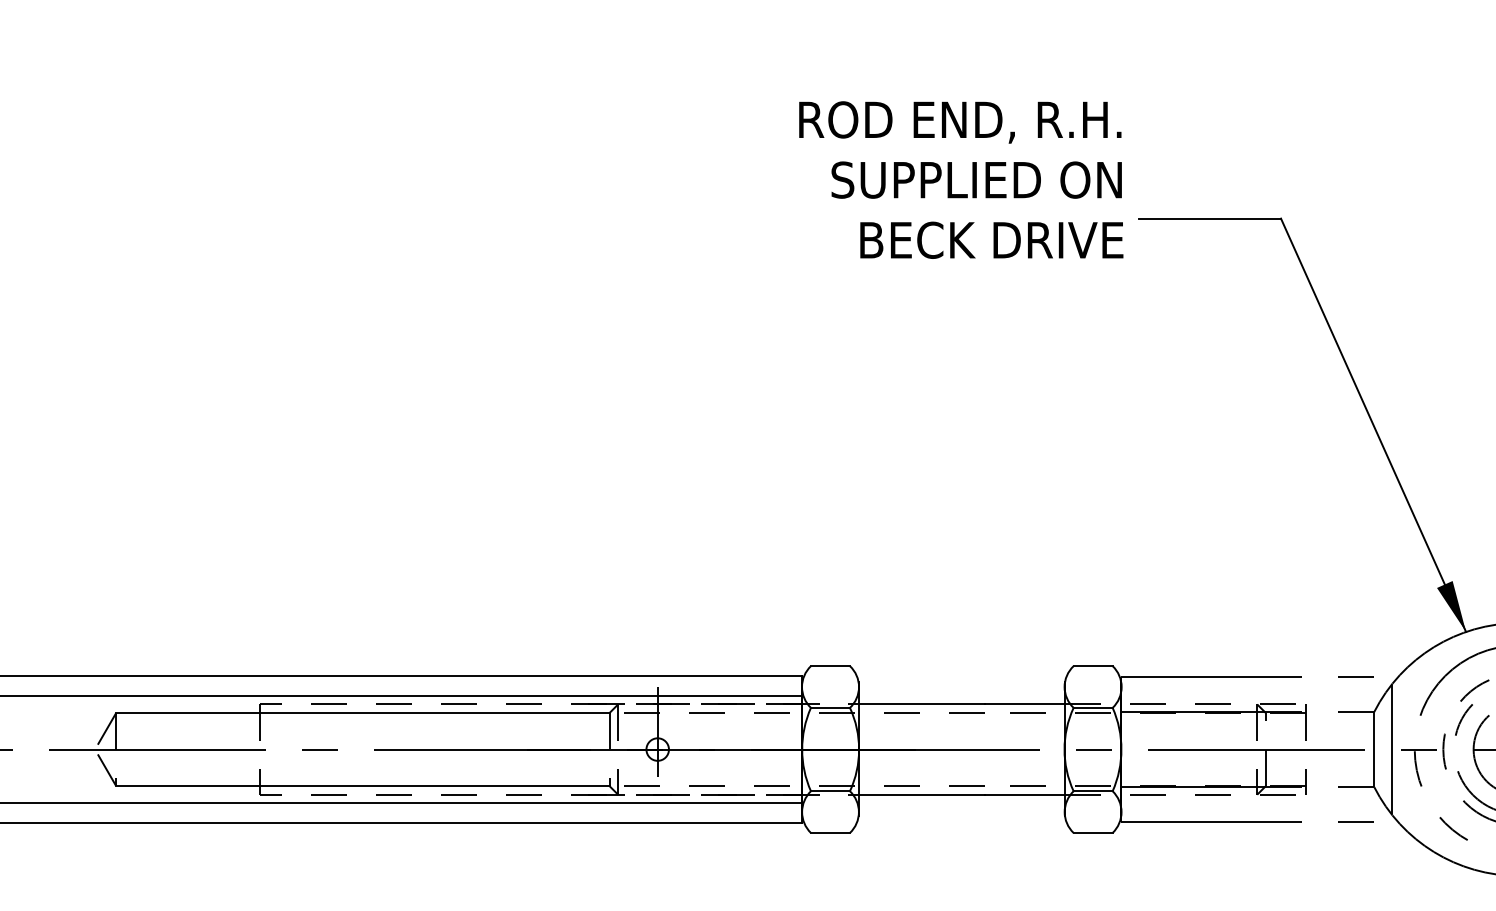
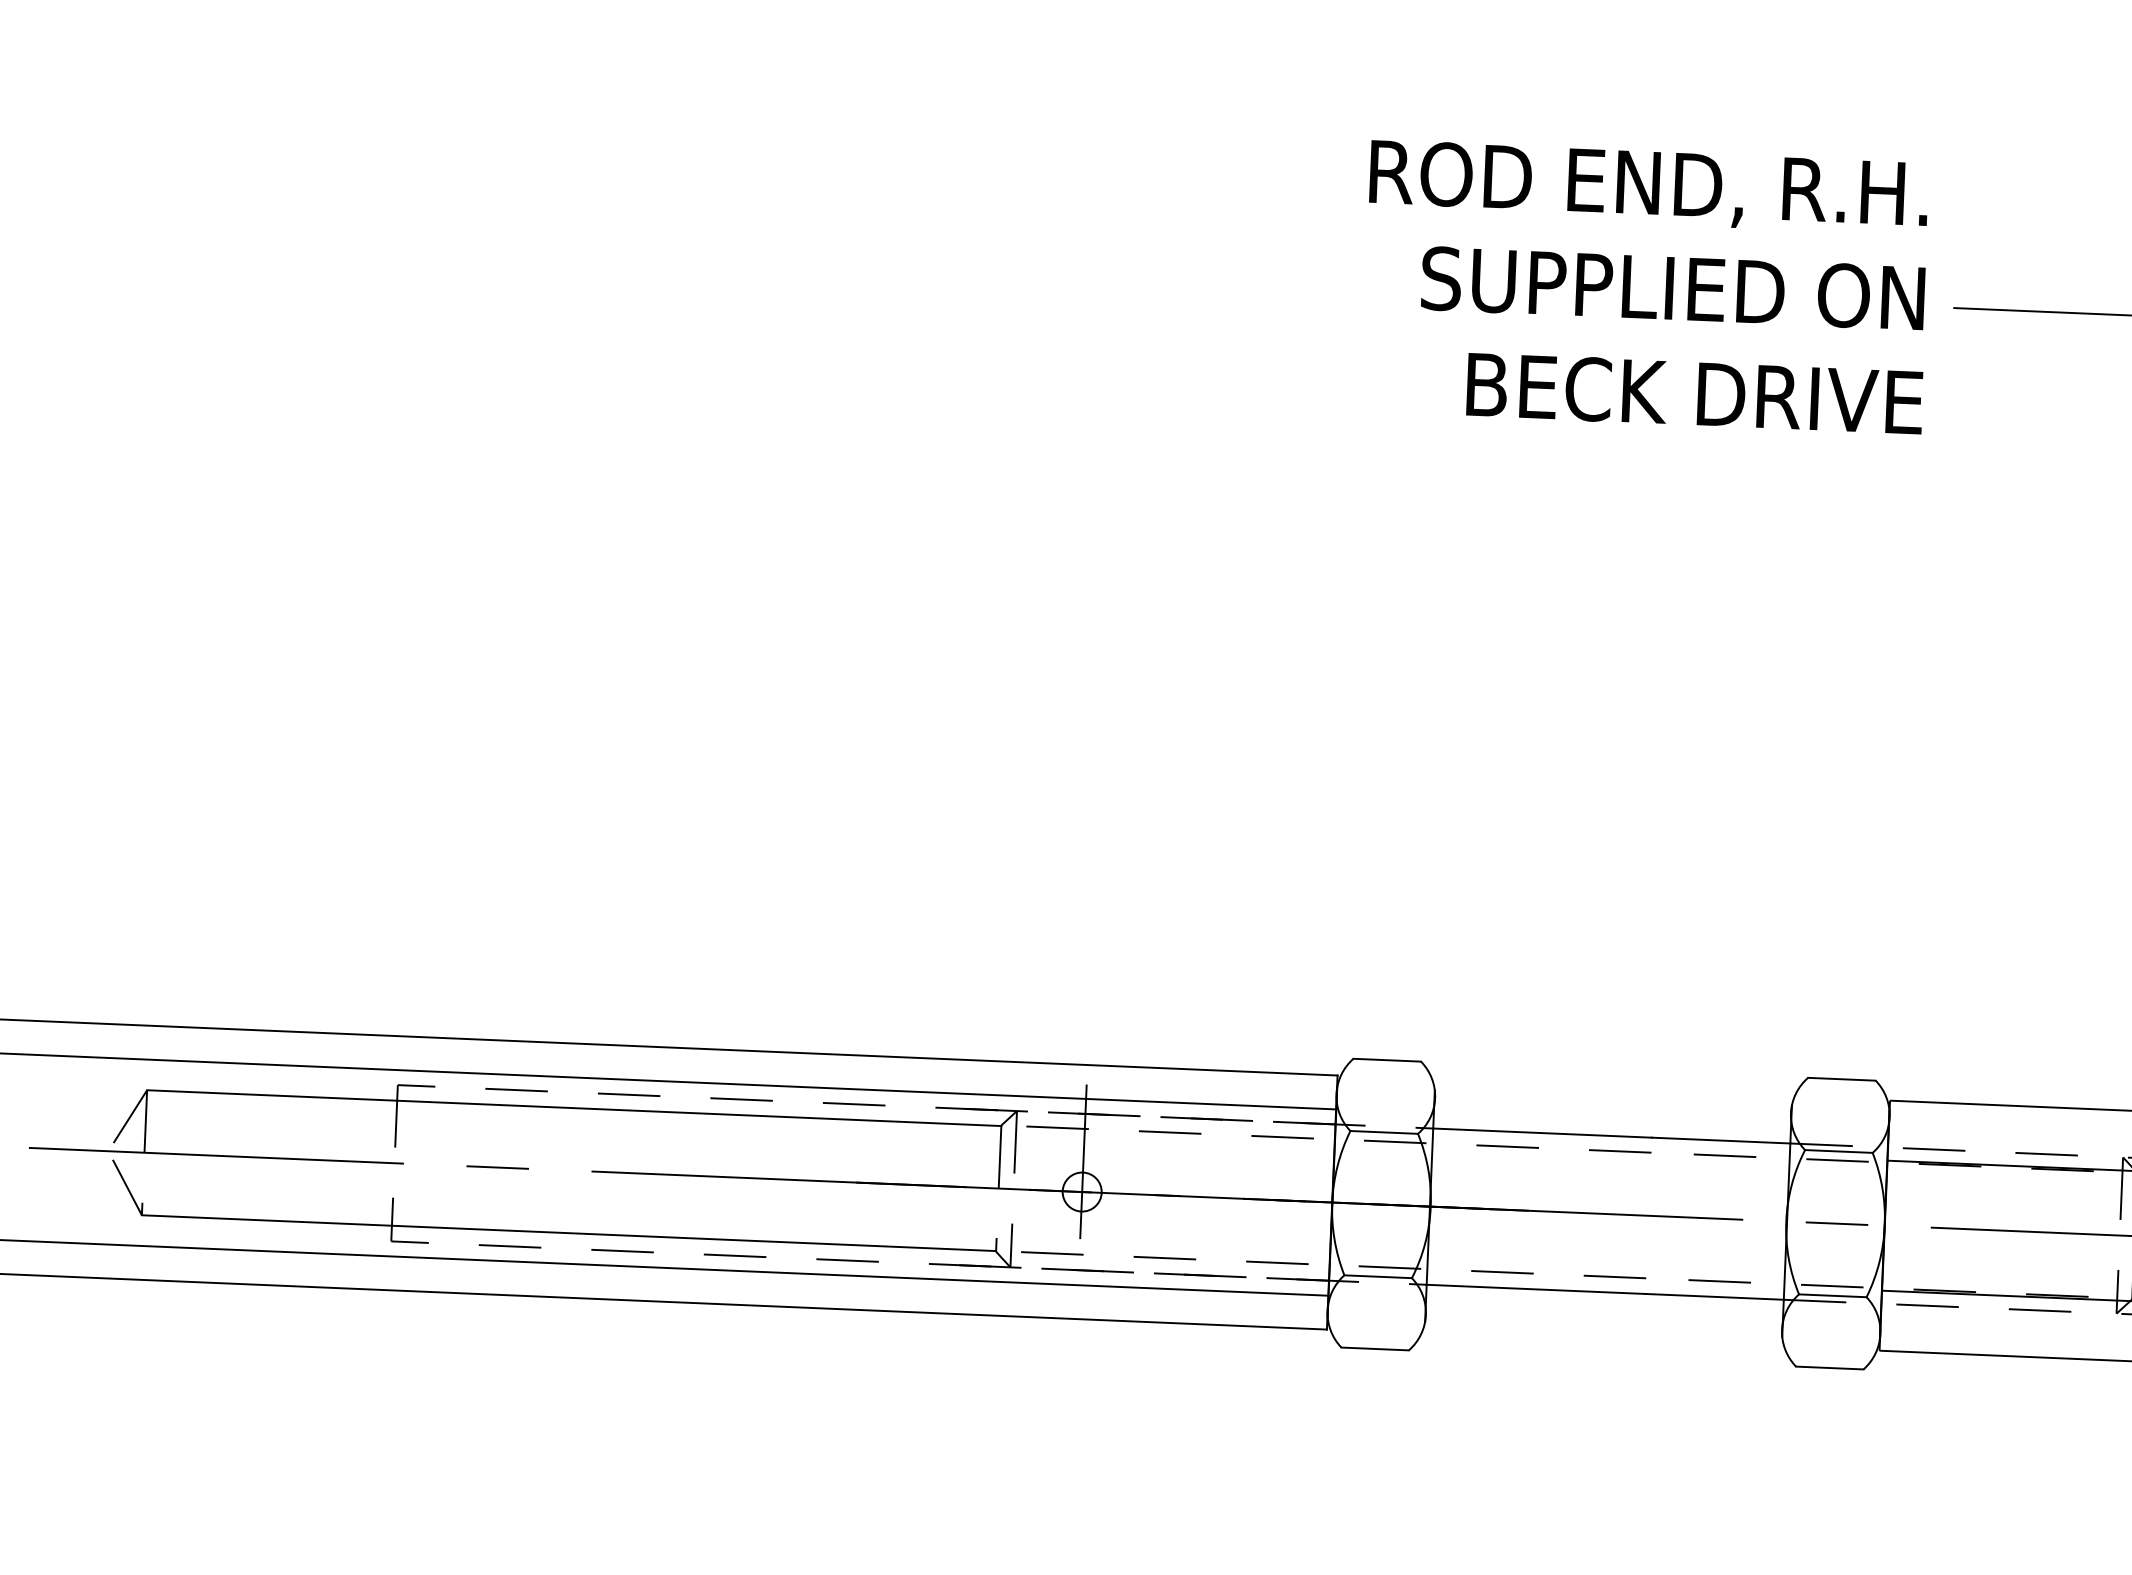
text: (961, 179) -> (1646, 286), moved

